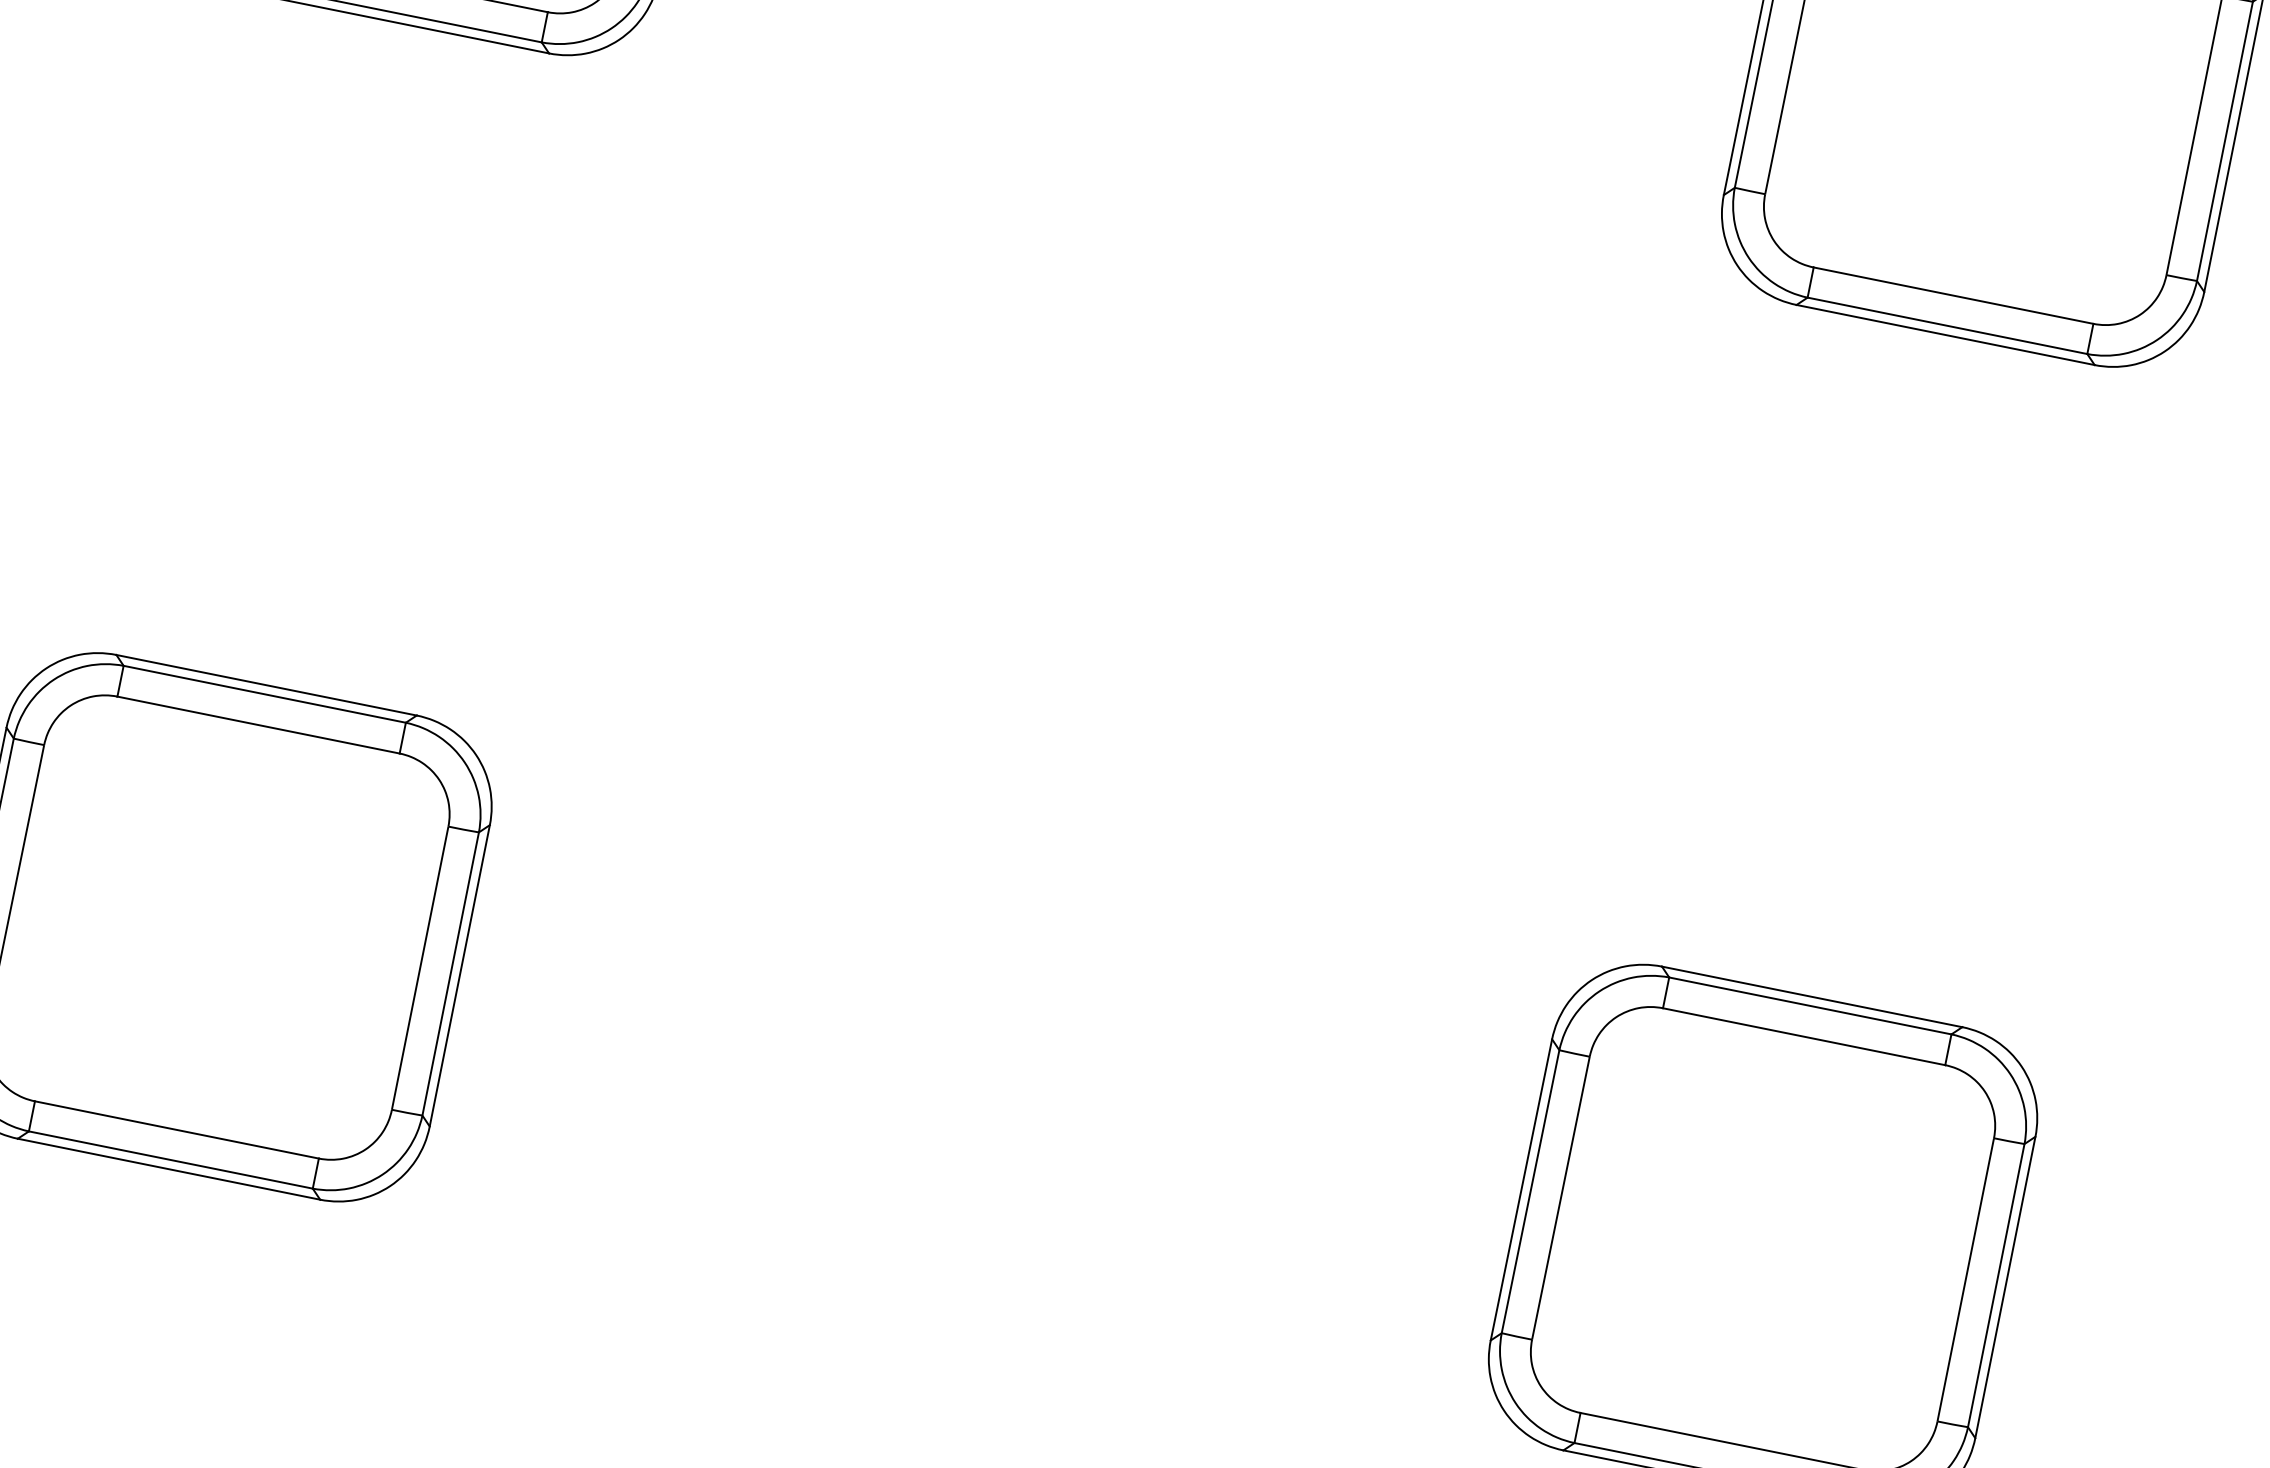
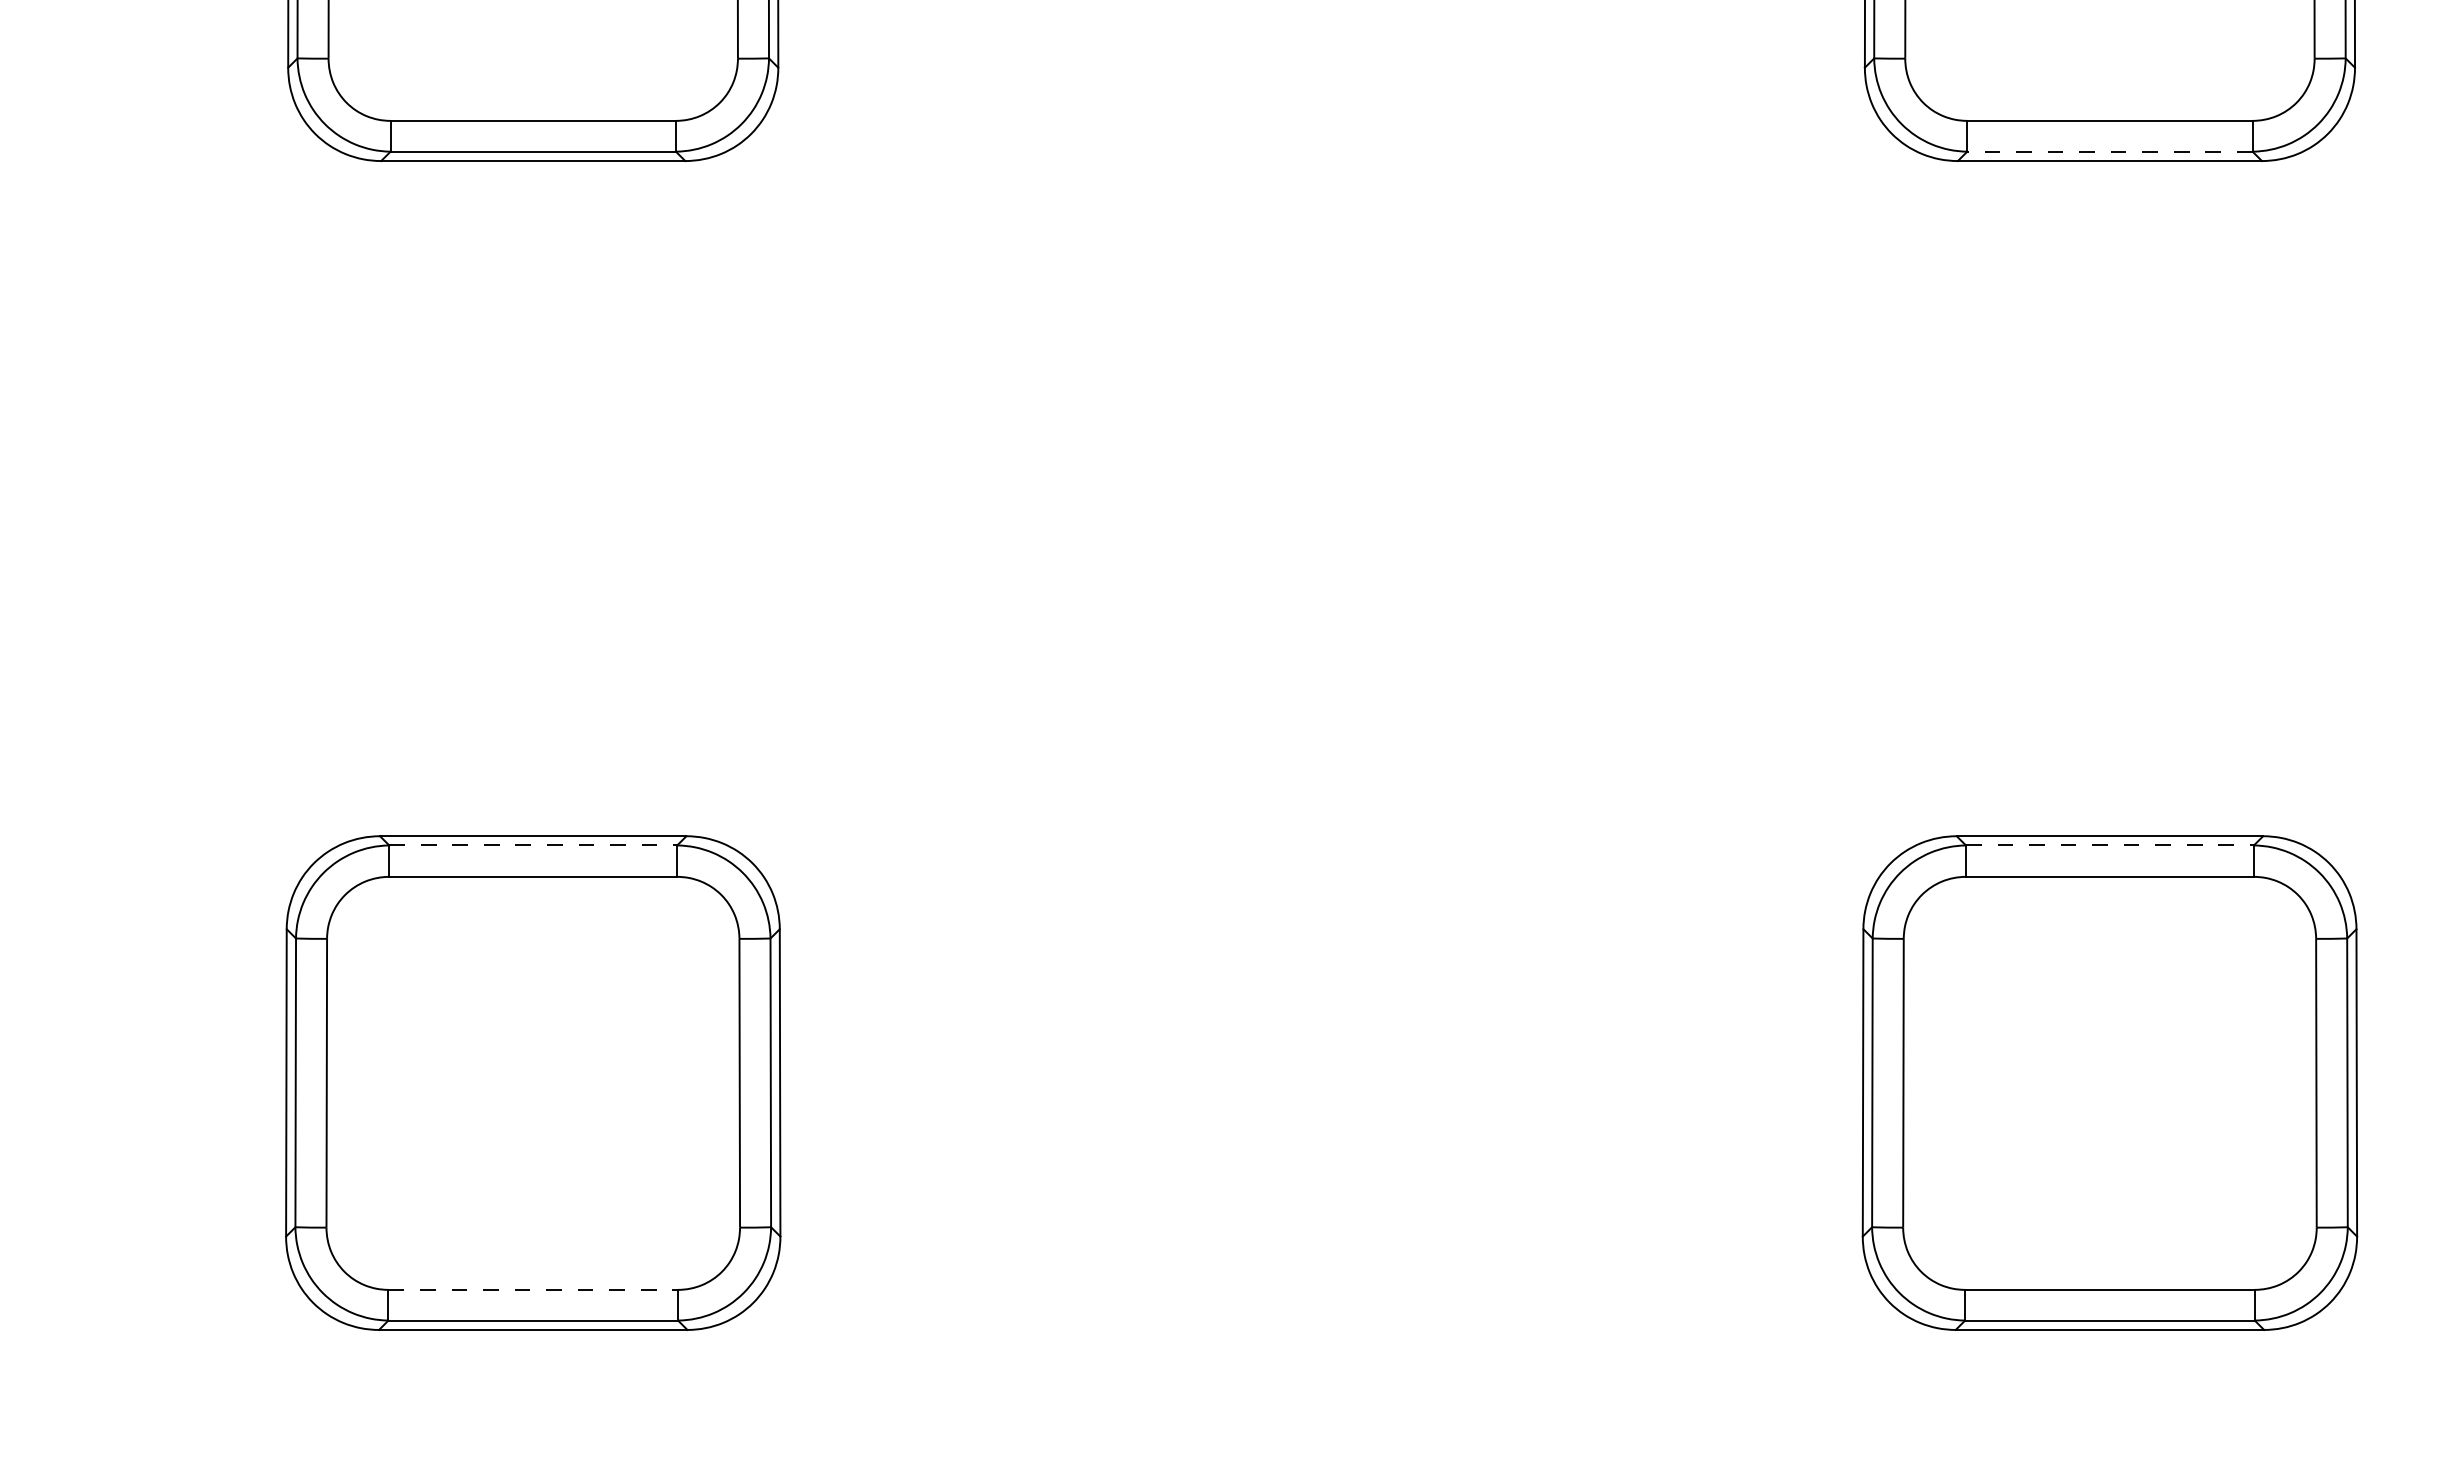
line: (1947, 325) -> (2109, 151), solid -> dashed
line: (264, 694) -> (533, 845), solid -> dashed
line: (1809, 1005) -> (2109, 845), solid -> dashed
line: (177, 1129) -> (533, 1289), solid -> dashed

